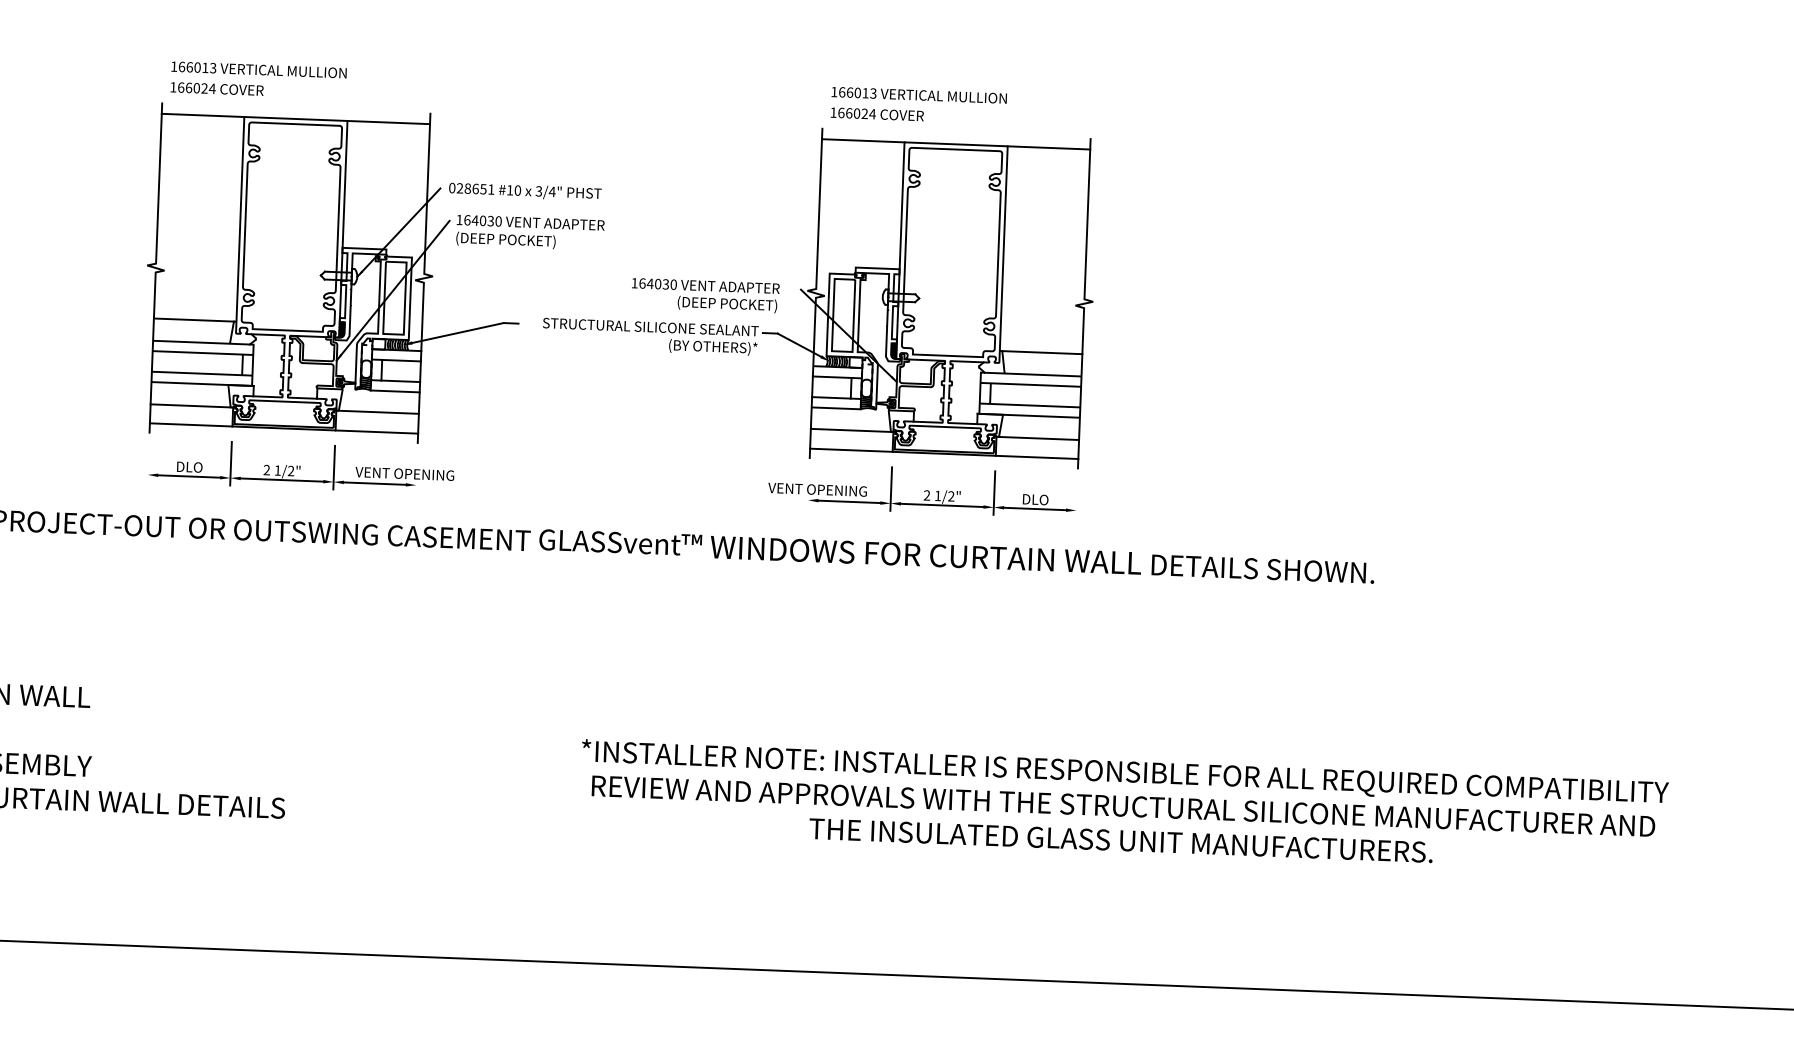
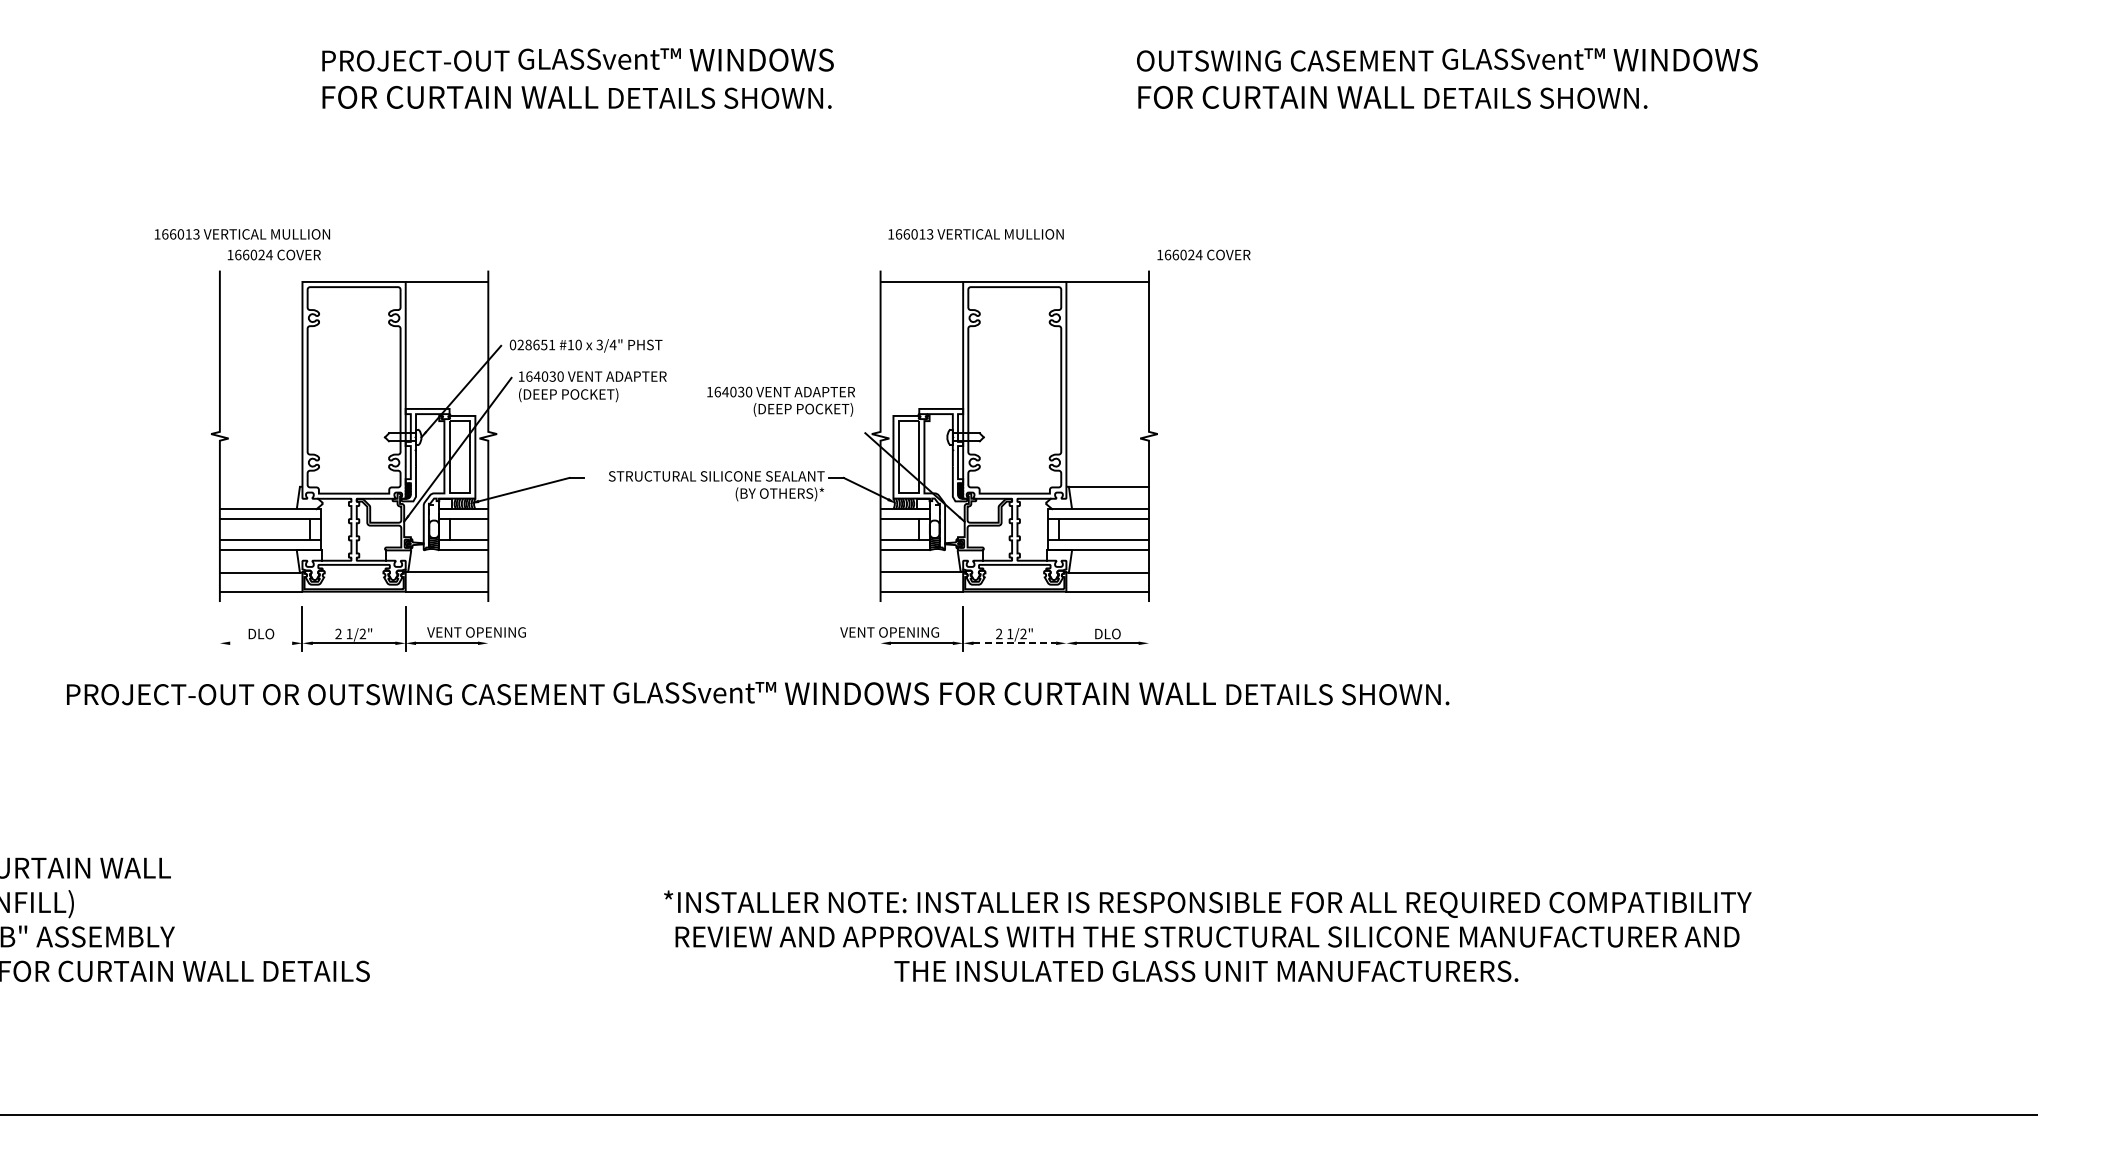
text: (259, 70) -> (242, 234), moved
text: (876, 113) -> (1203, 254), moved
line: (202, 114) -> (260, 281), removed
text: (704, 295) -> (780, 401), moved
line: (193, 319) -> (259, 486), removed
line: (189, 476) -> (261, 643), removed
line: (994, 492) -> (1066, 628), removed
line: (942, 505) -> (1015, 643), solid -> dashed

